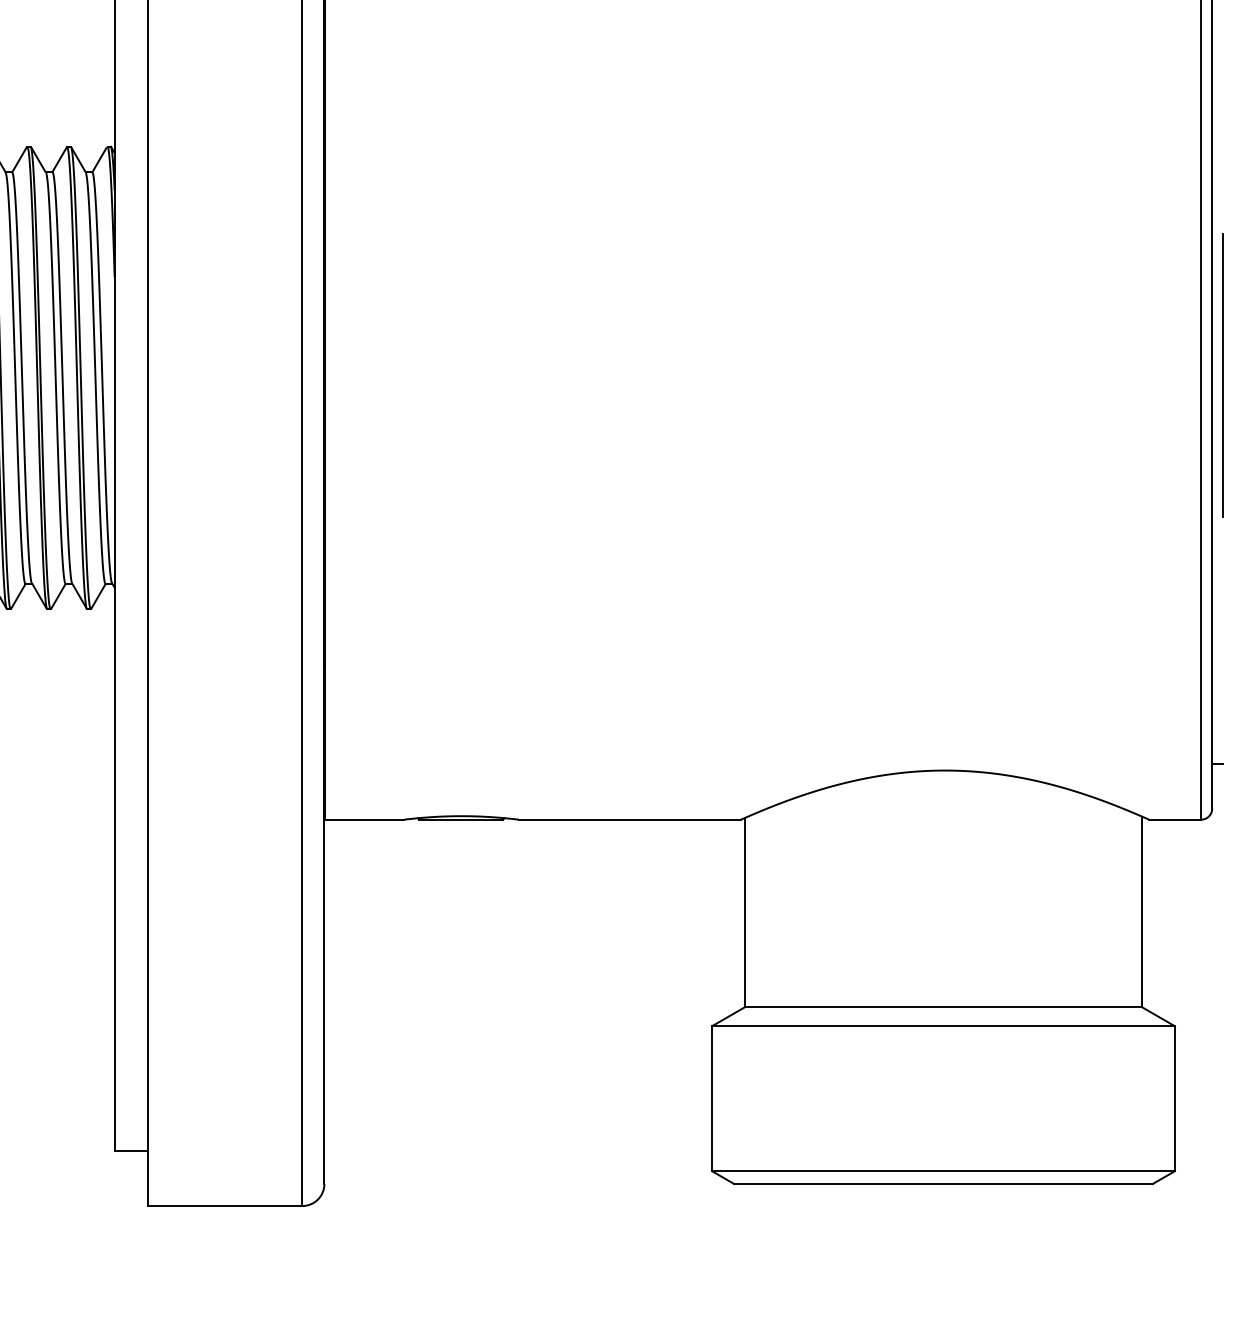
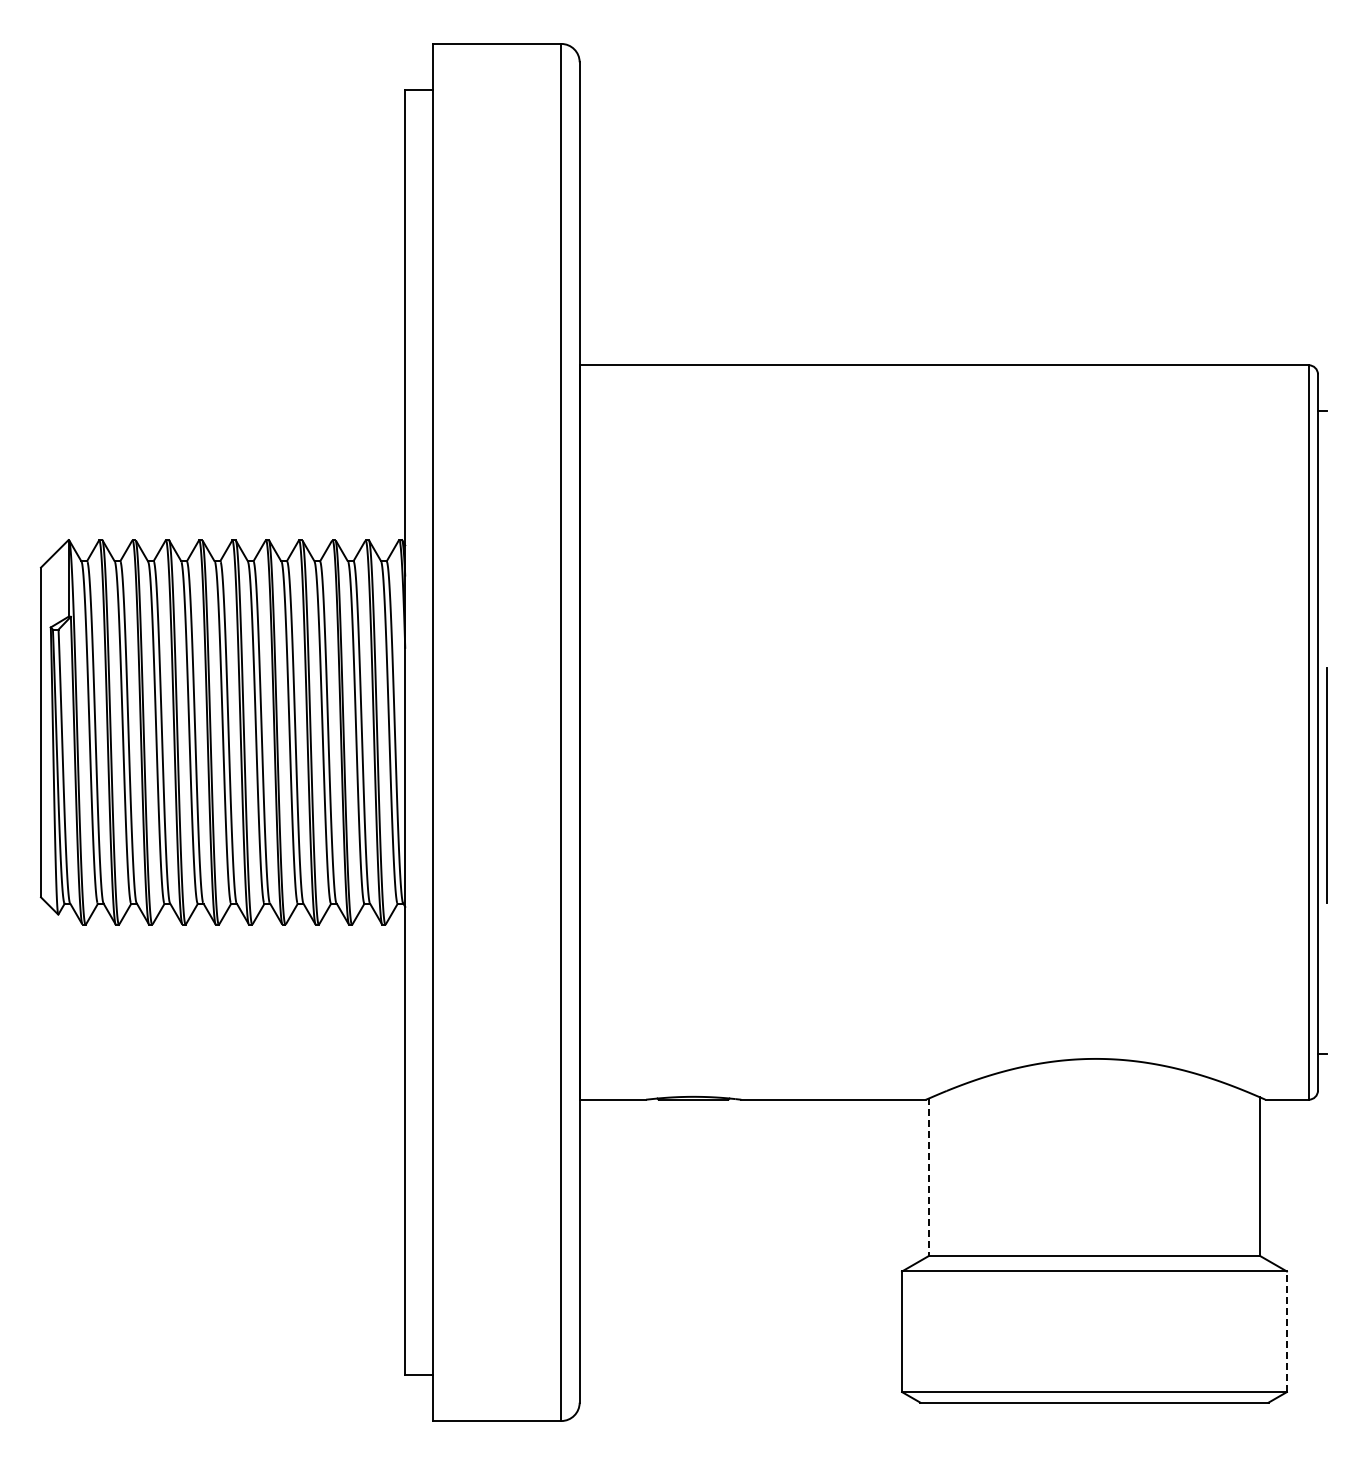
line: (1222, 375) -> (1326, 785), moved
line: (745, 913) -> (929, 1177), solid -> dashed
line: (1174, 1098) -> (1286, 1331), solid -> dashed

